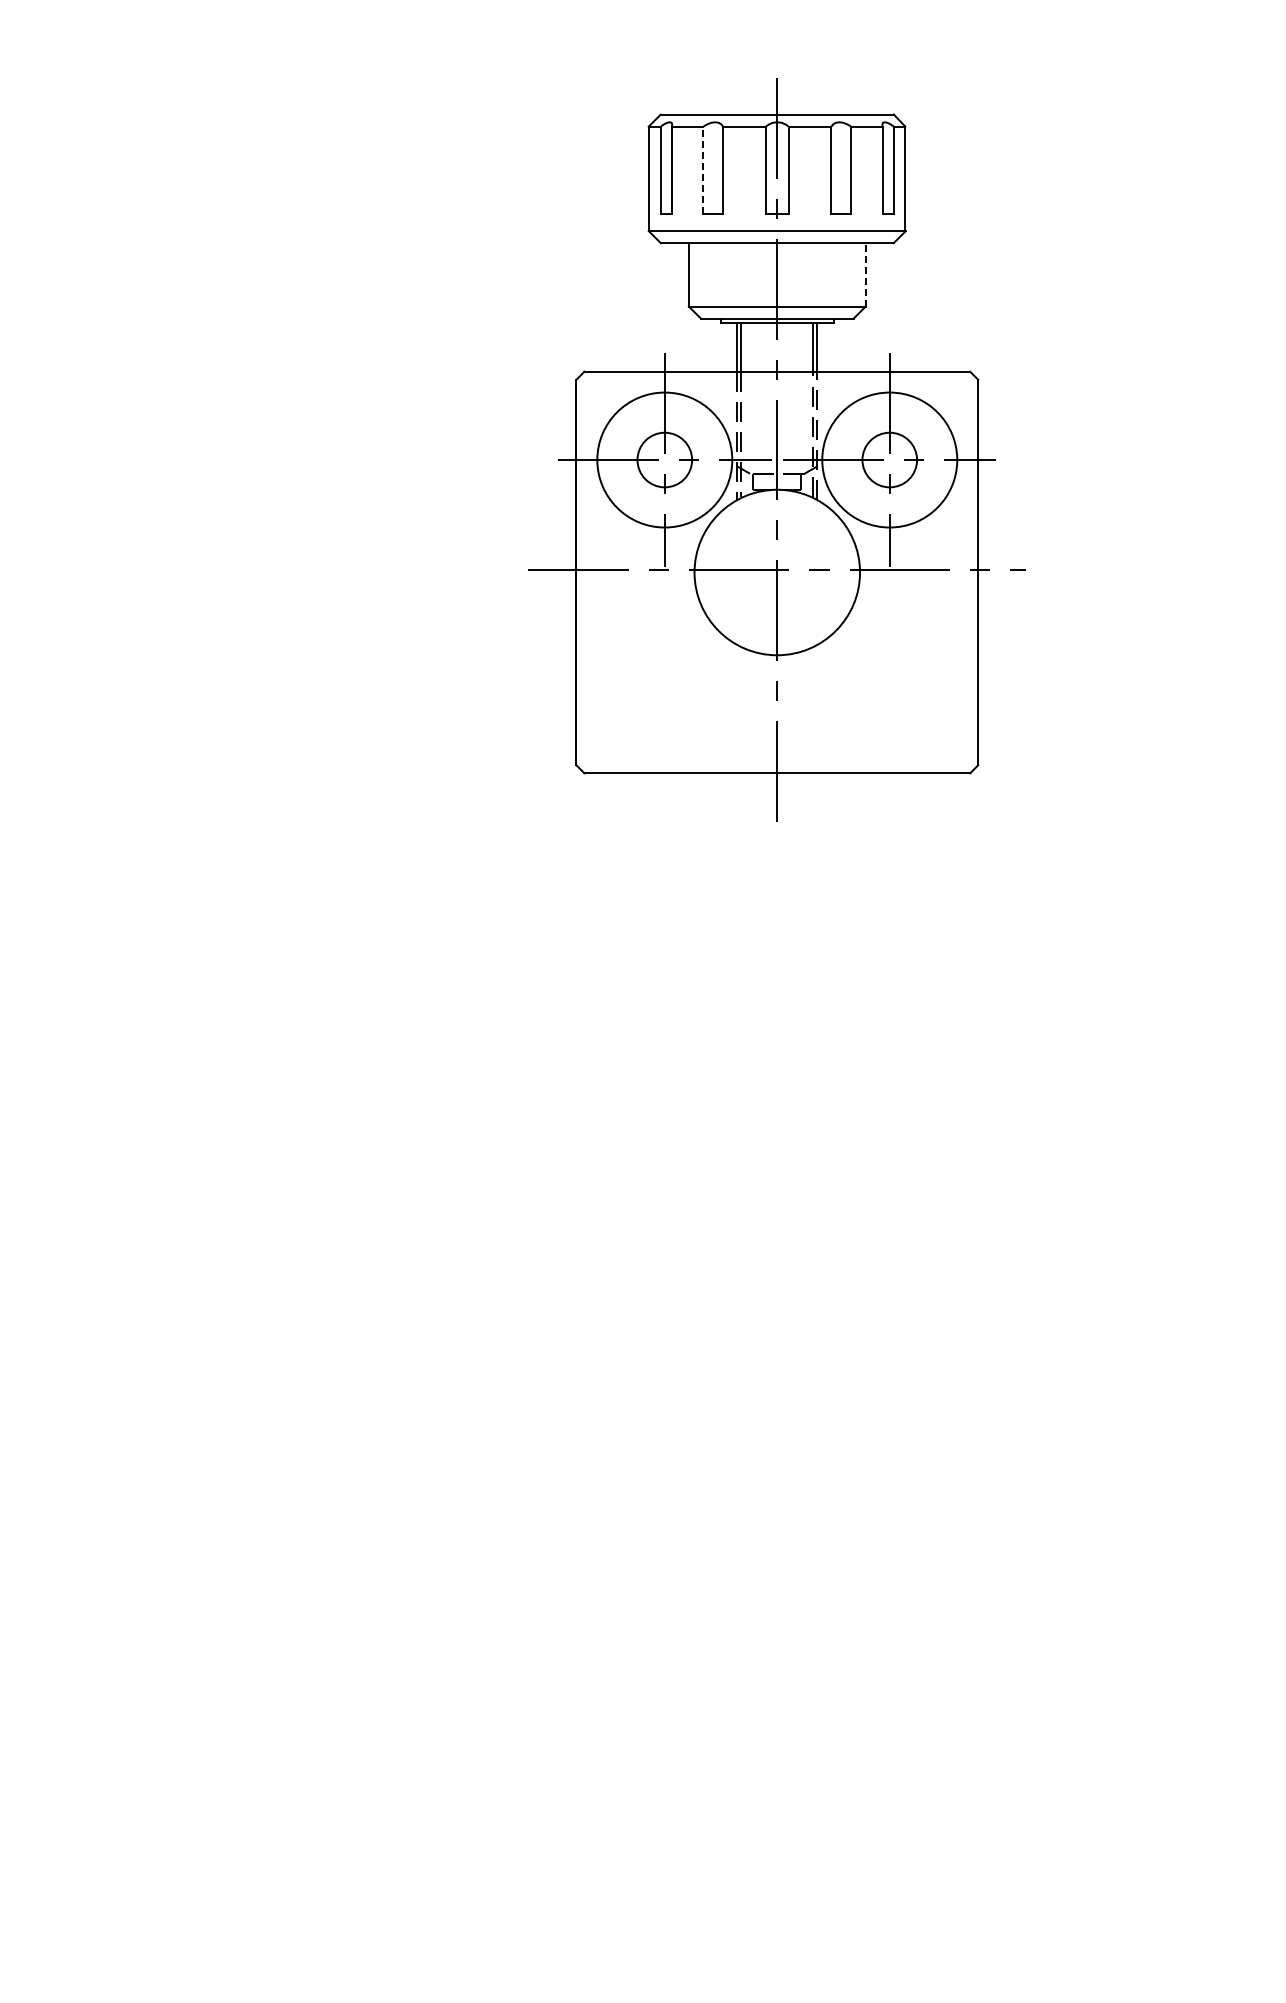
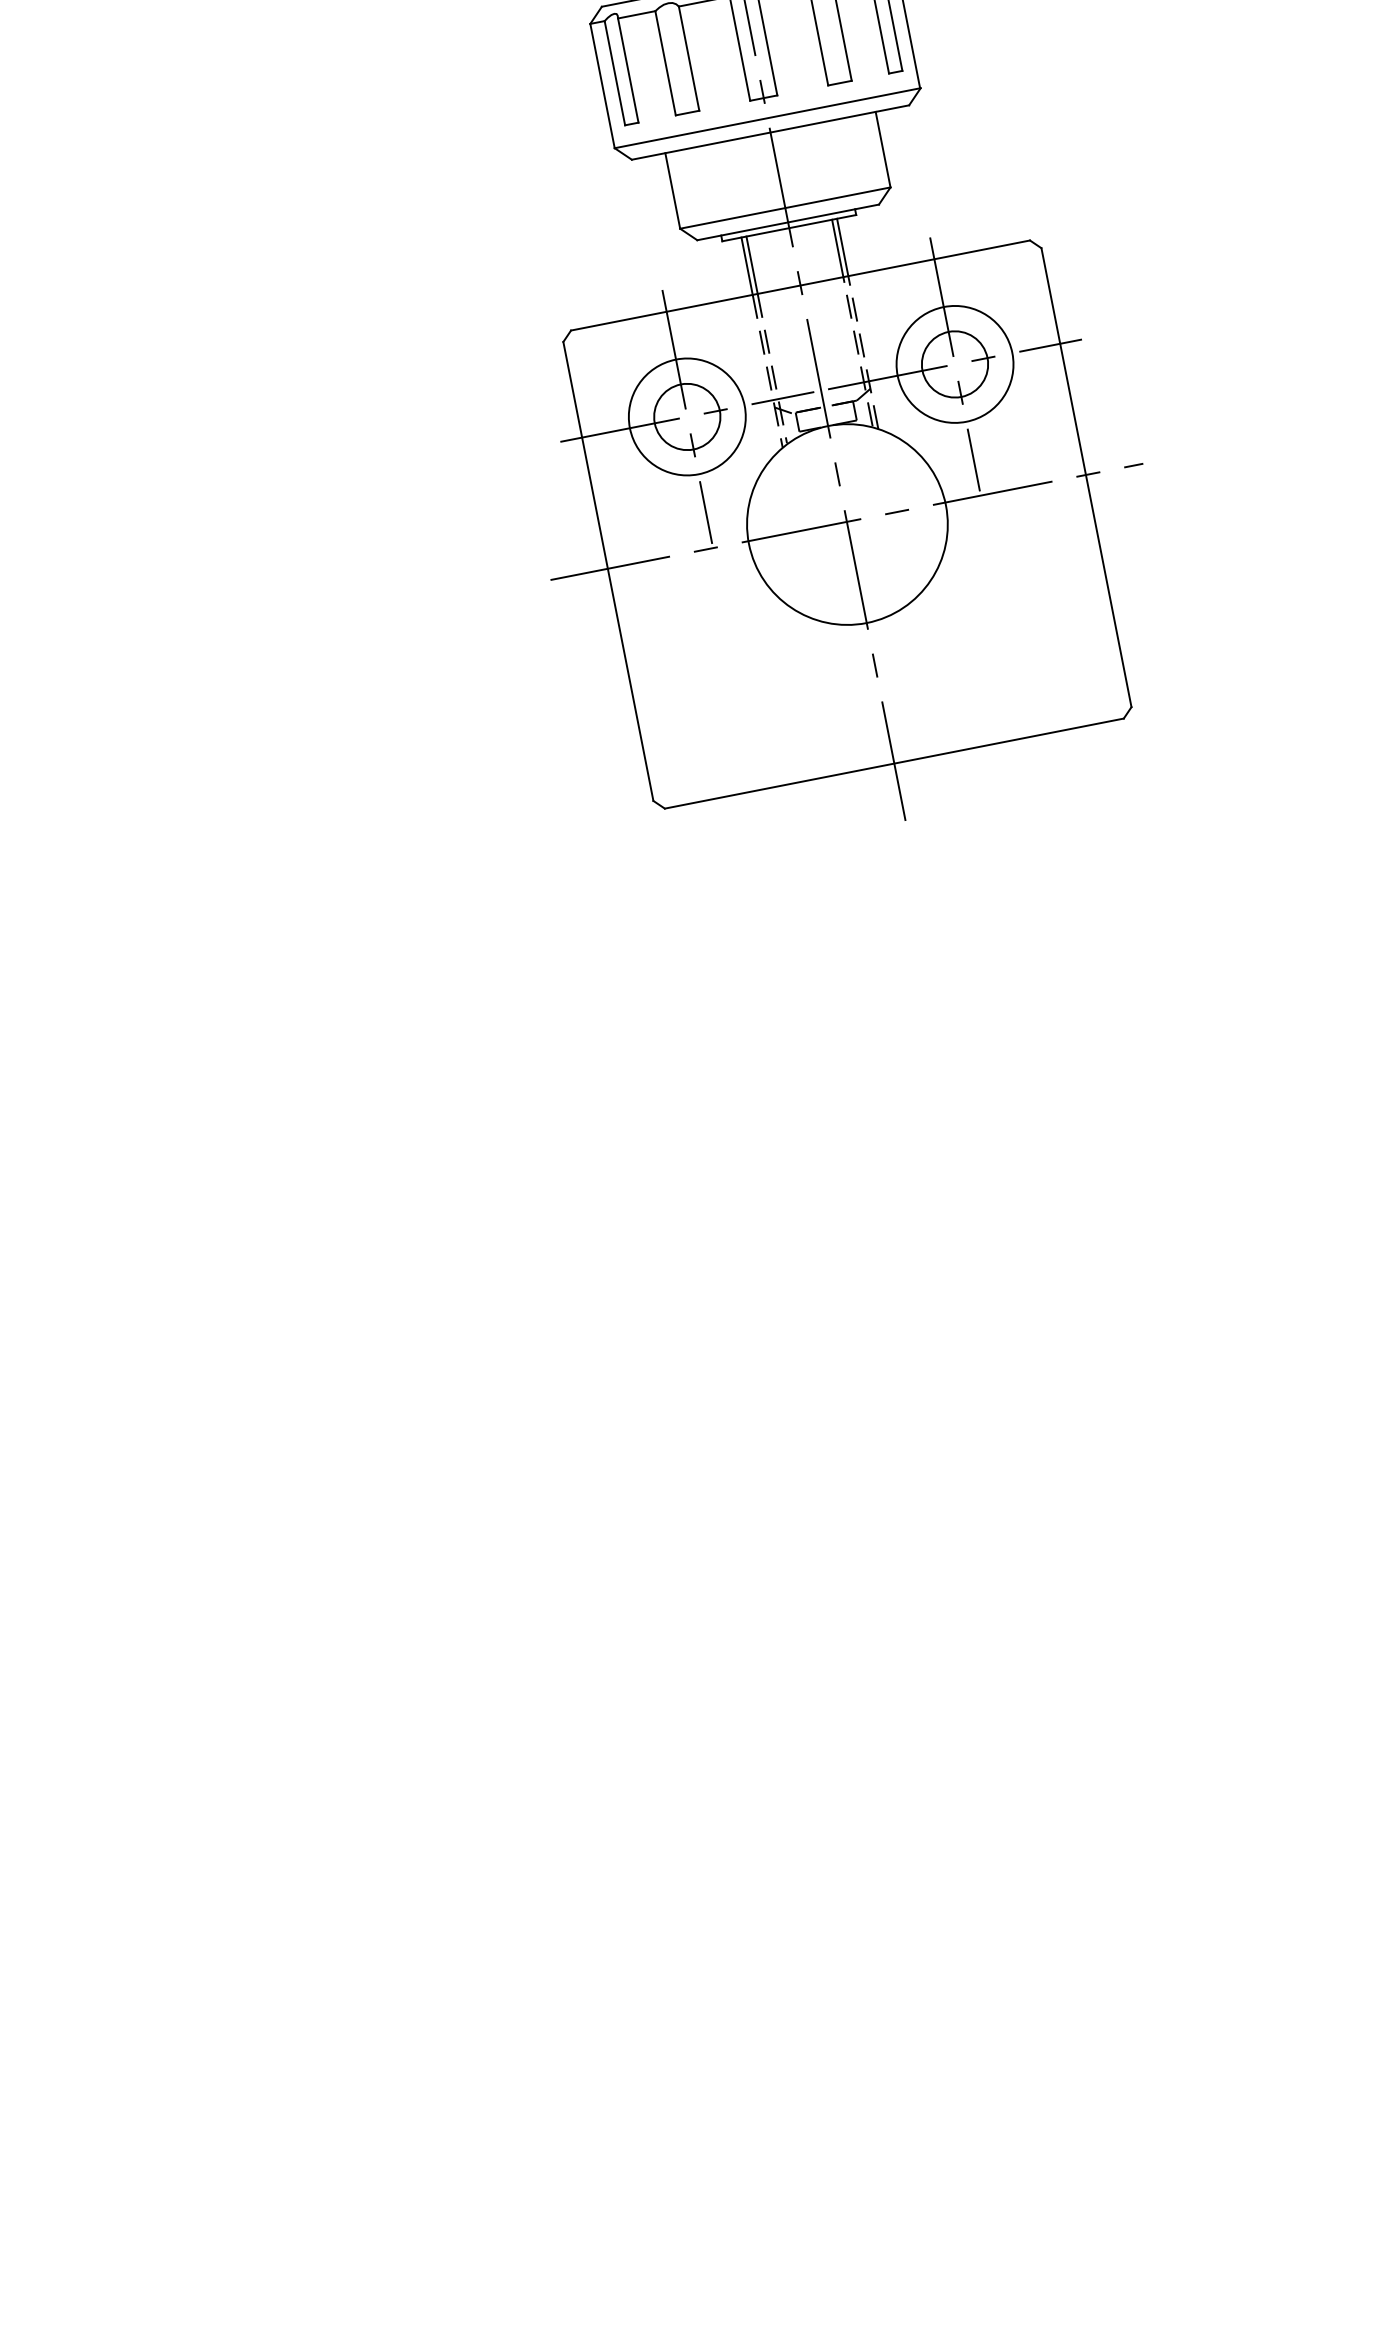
line: (703, 170) -> (665, 63), dashed -> solid
line: (865, 274) -> (882, 149), dashed -> solid
circle: (664, 459) -> (686, 416), size x0.71
circle: (889, 459) -> (954, 363), size x0.71

